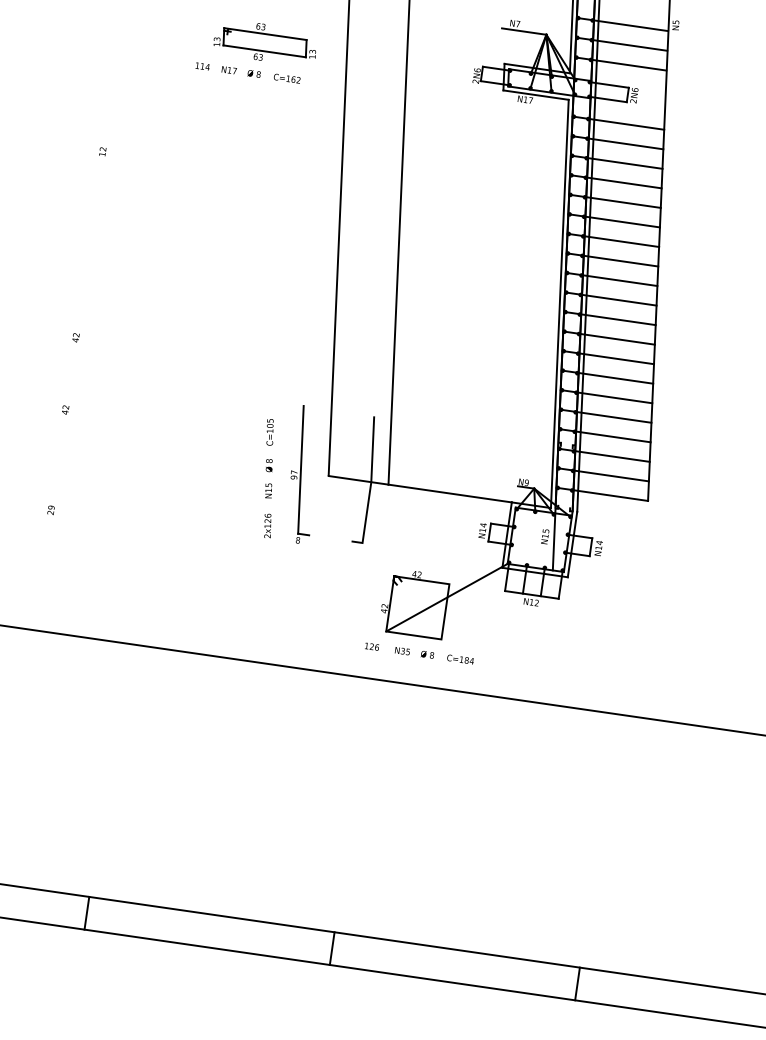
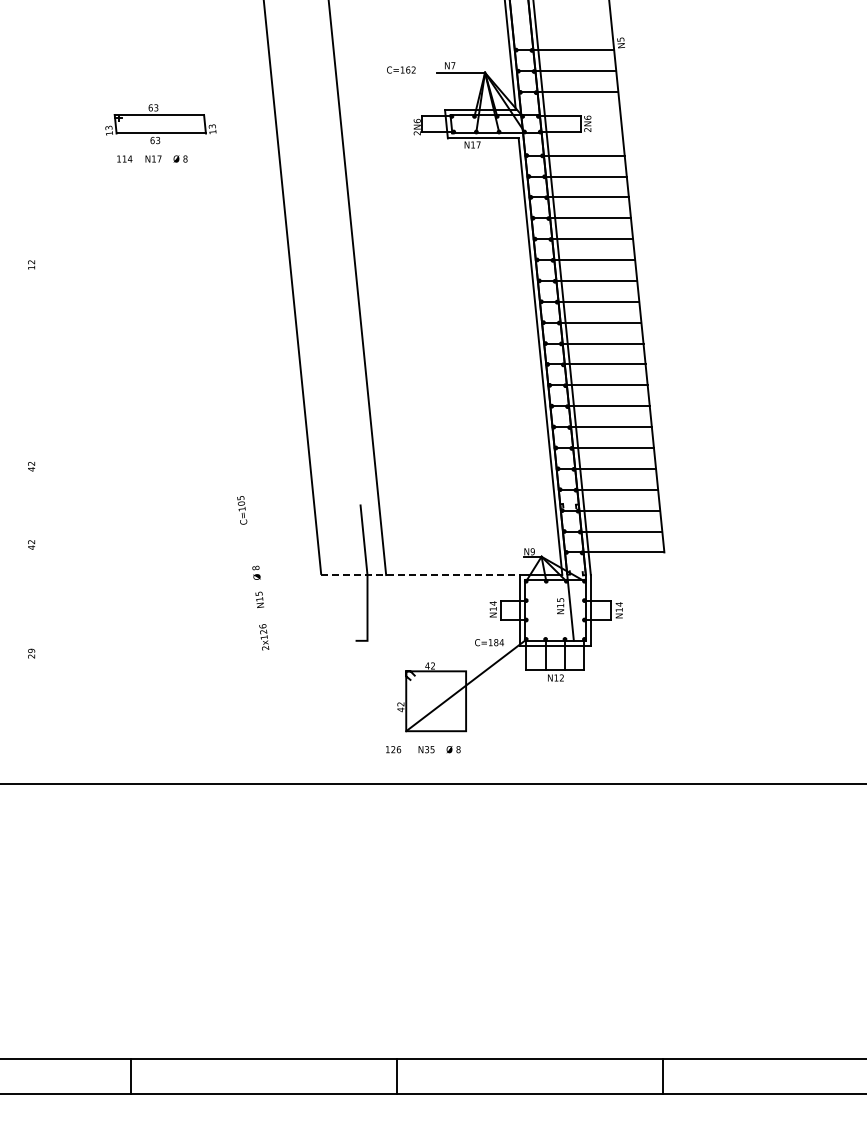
part: (265, 43) -> (160, 124), moved
text: (287, 78) -> (401, 69), moved
text: (270, 432) -> (242, 510), moved
part: (304, 475) -> (295, 577), removed
line: (421, 489) -> (421, 574), solid -> dashed
text: (460, 659) -> (489, 642), moved

